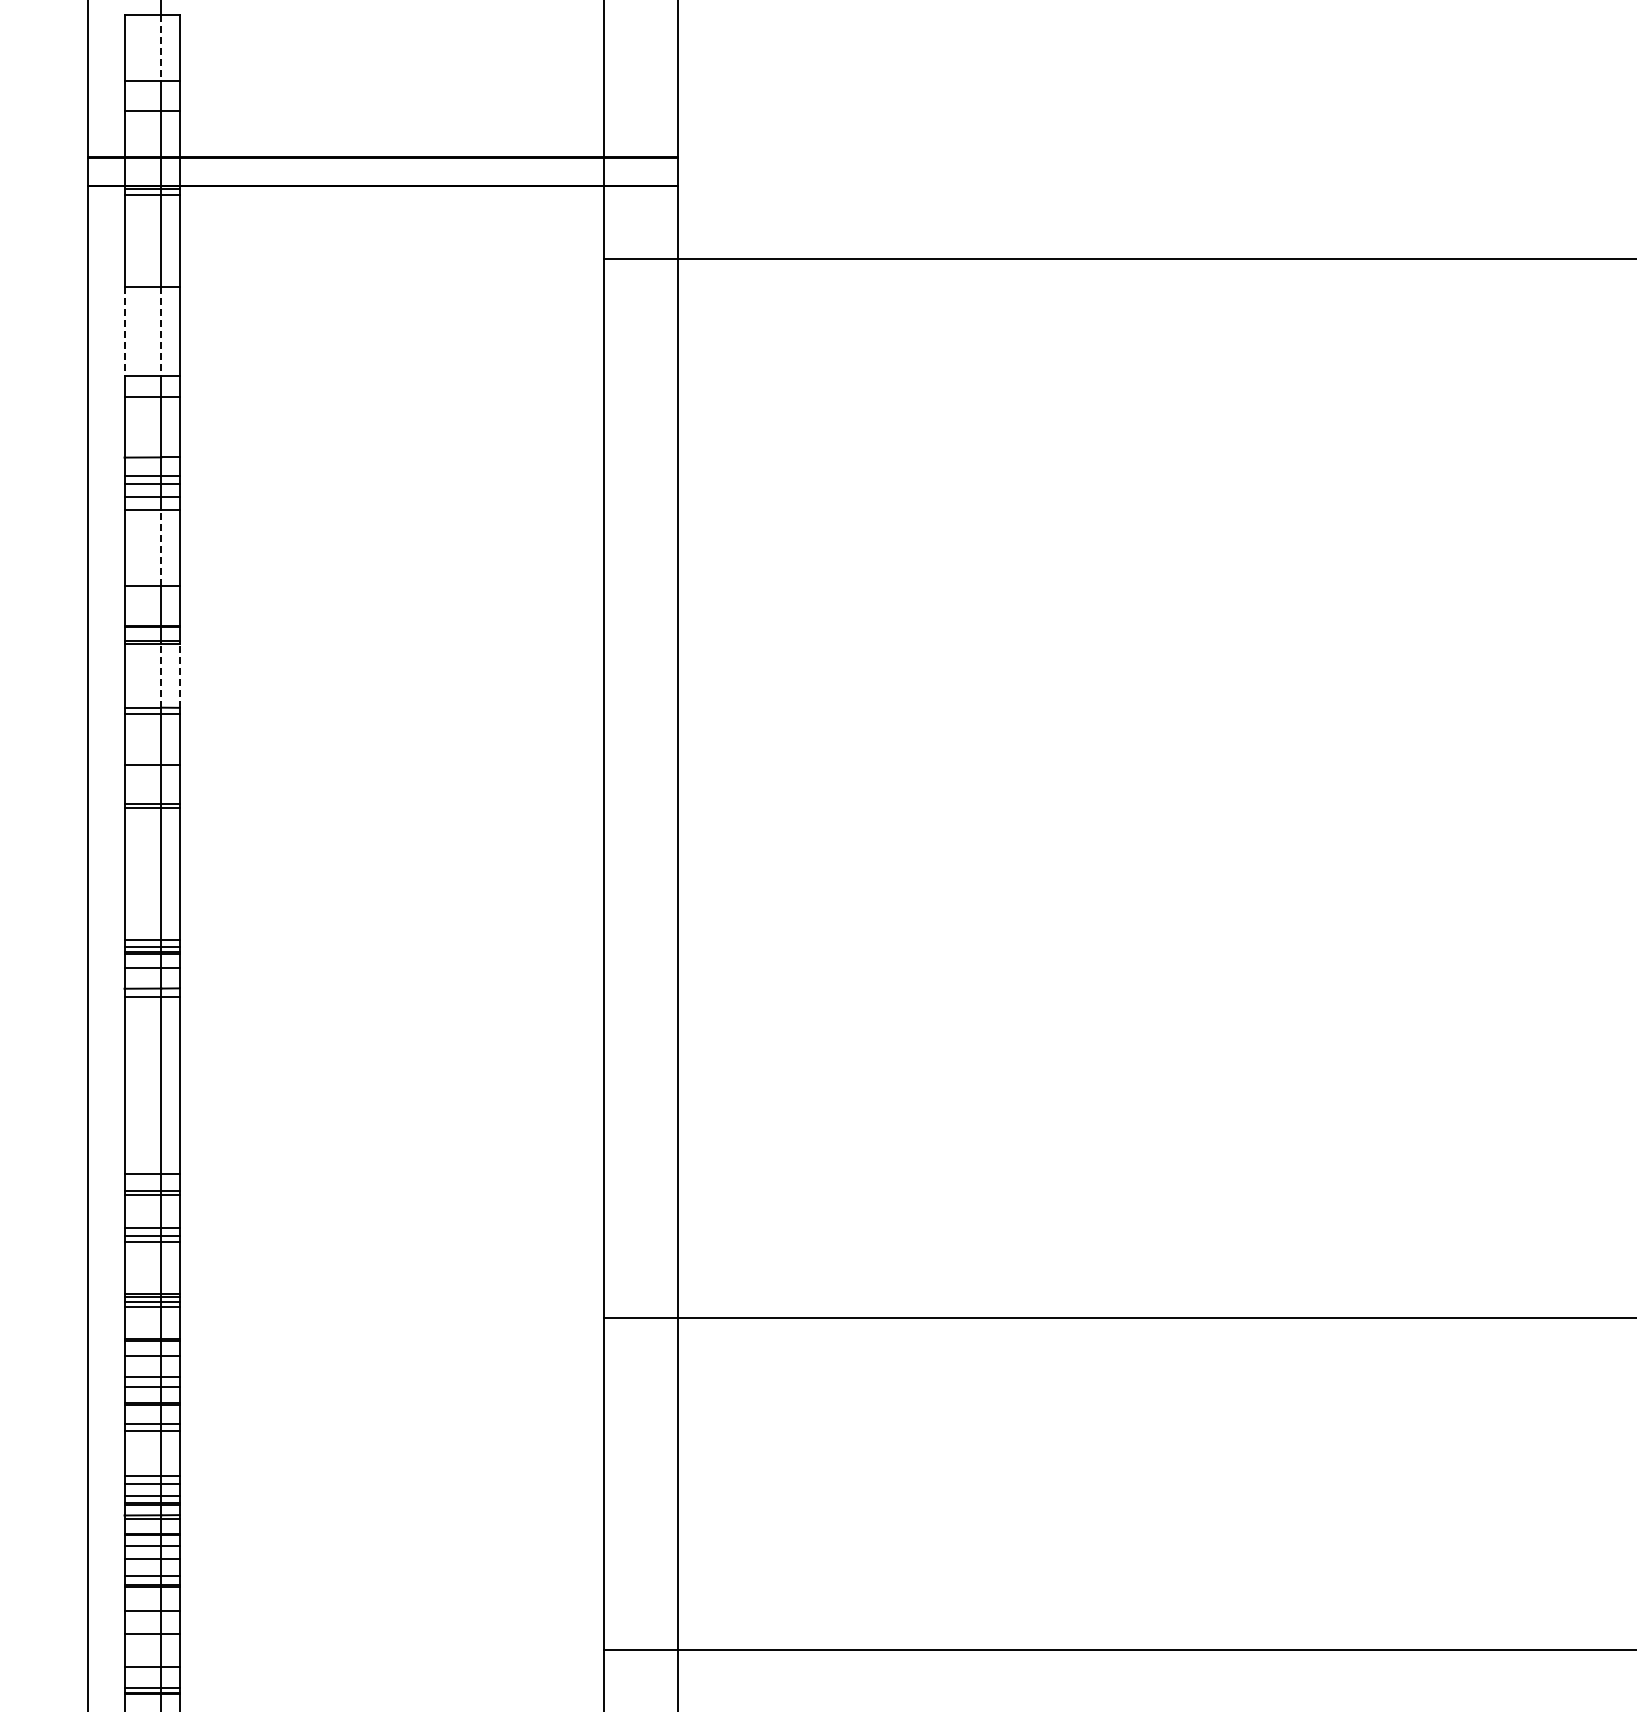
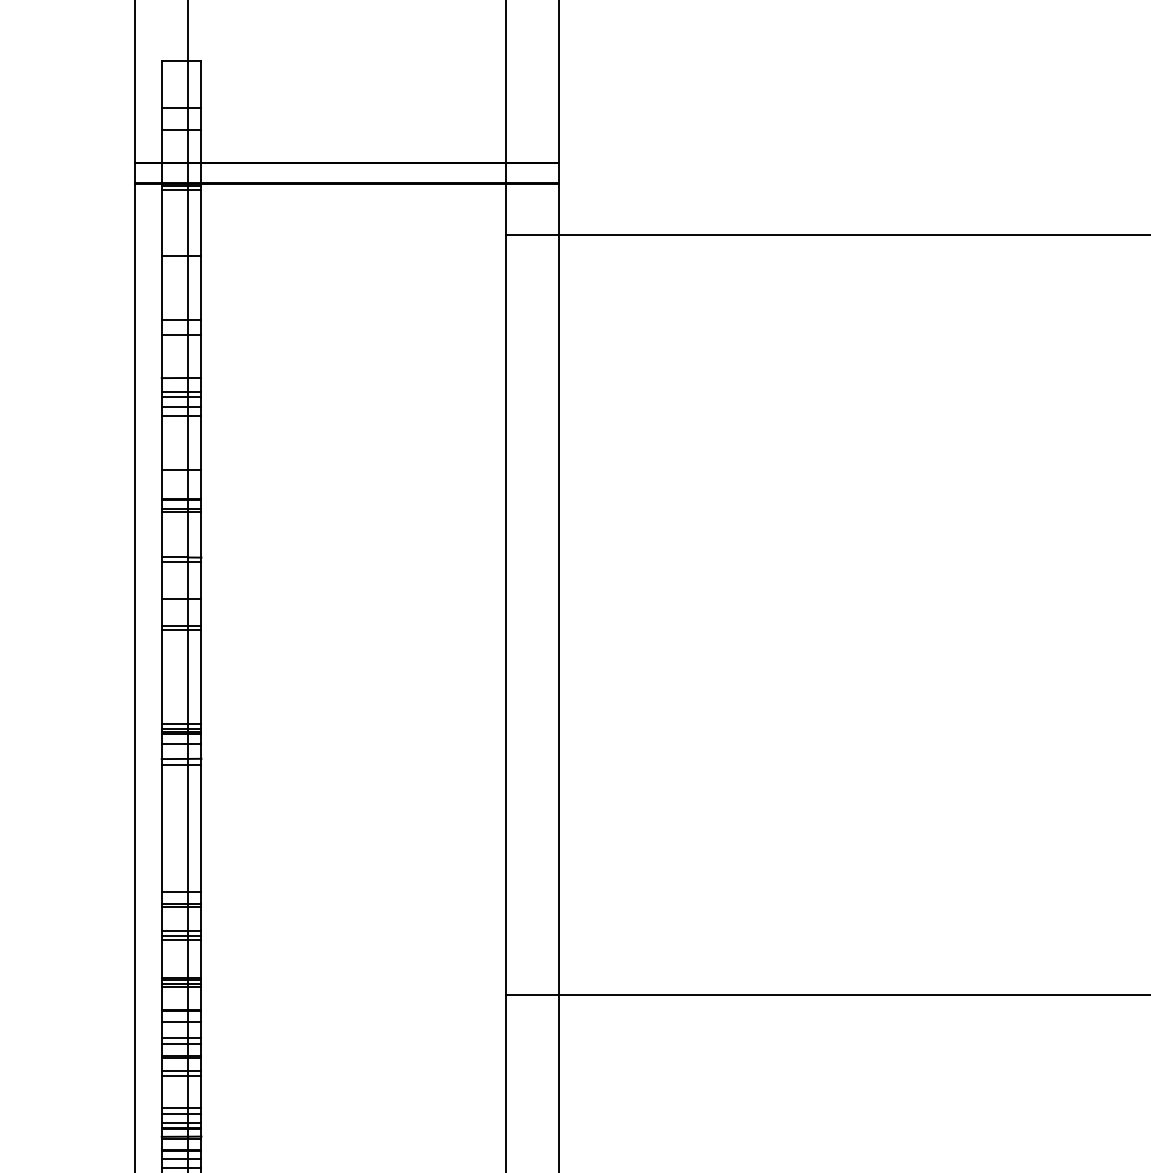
line: (161, 48) -> (188, 84), dashed -> solid
line: (124, 331) -> (161, 287), dashed -> solid
line: (161, 331) -> (188, 287), dashed -> solid
line: (161, 548) -> (188, 443), dashed -> solid
line: (161, 675) -> (188, 534), dashed -> solid
line: (179, 675) -> (201, 534), dashed -> solid

